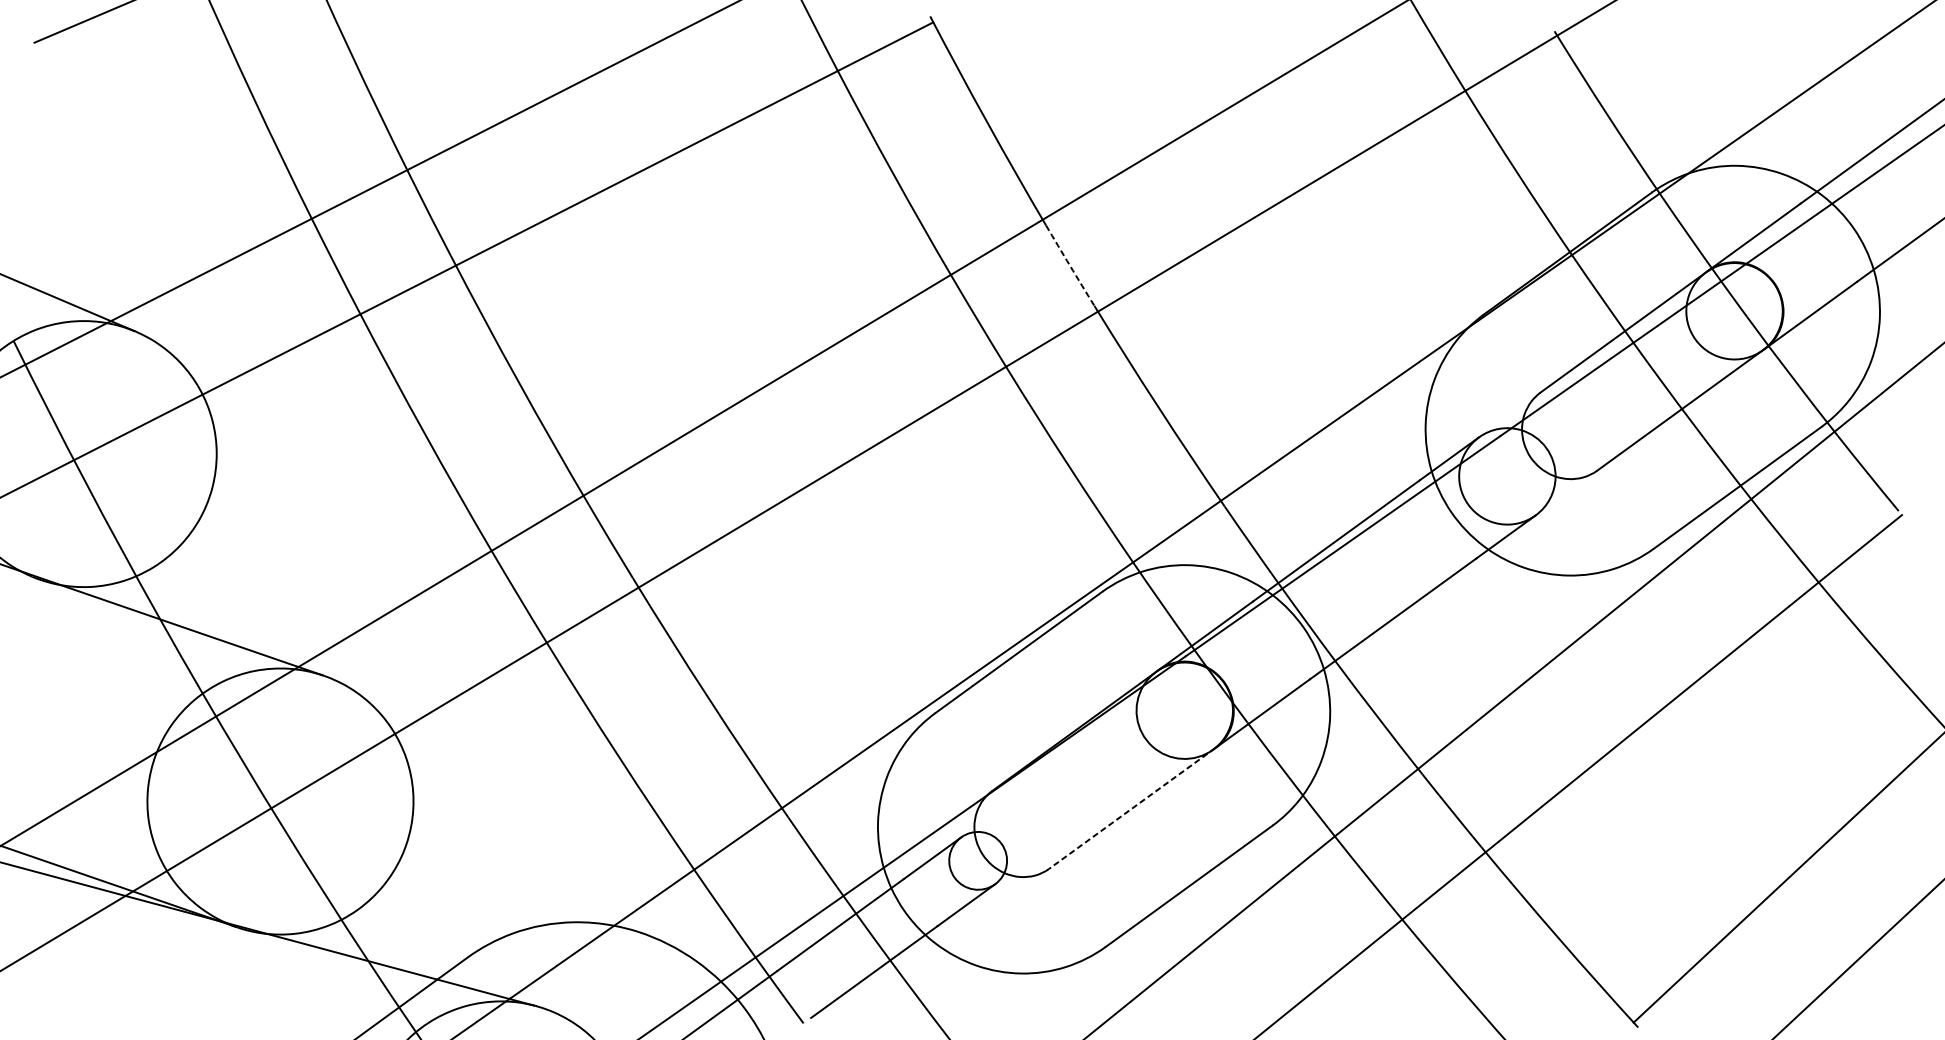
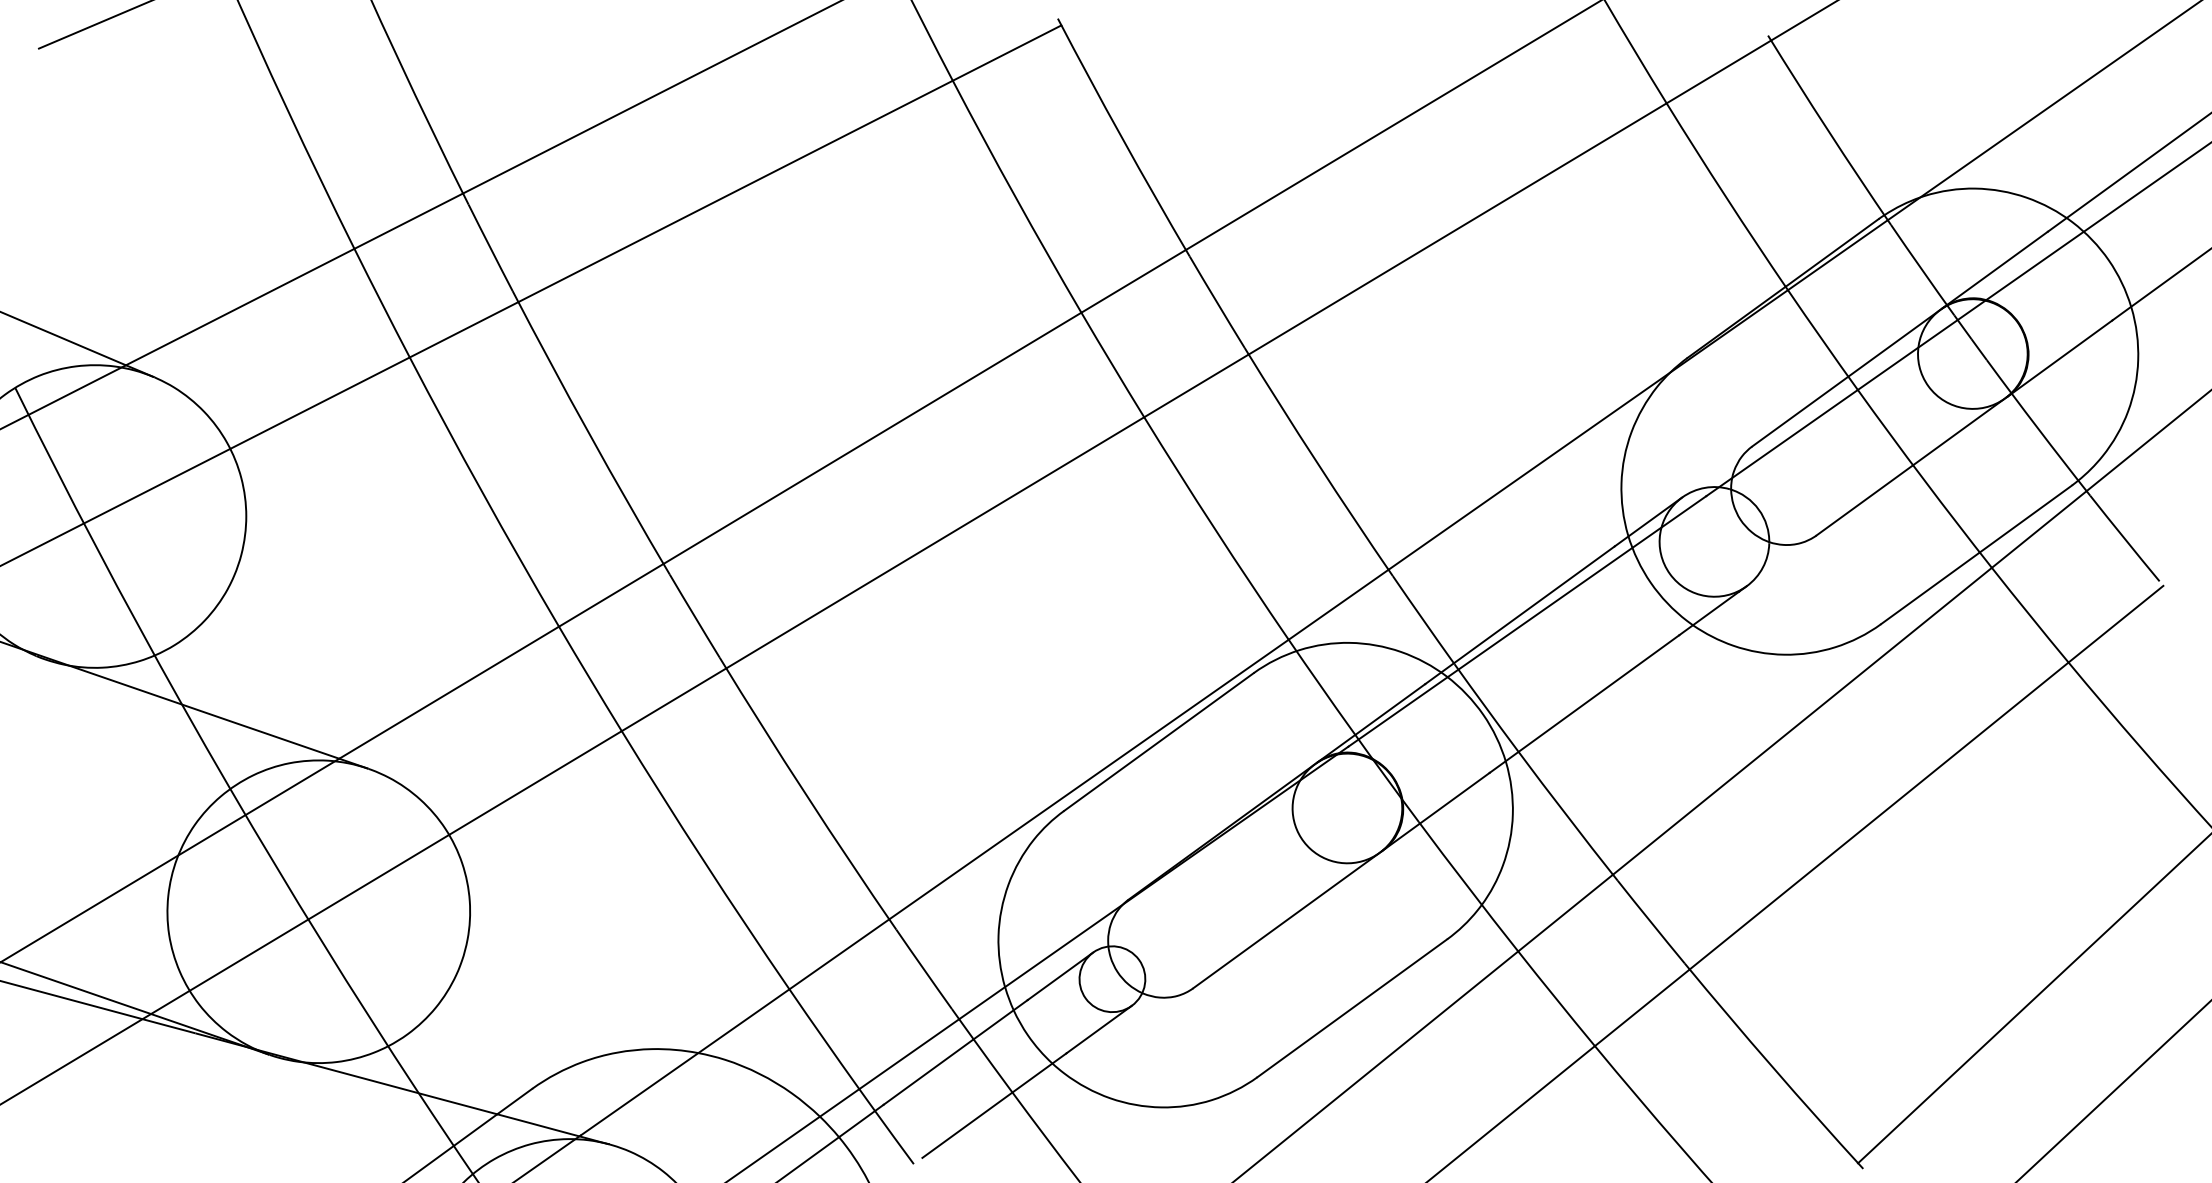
arc: (1070, 265) -> (1217, 302), dashed -> solid
line: (1132, 808) -> (1287, 919), dashed -> solid

